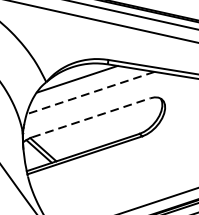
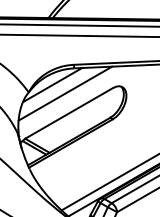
line: (90, 92) -> (65, 93), dashed -> solid
line: (90, 117) -> (69, 112), dashed -> solid

